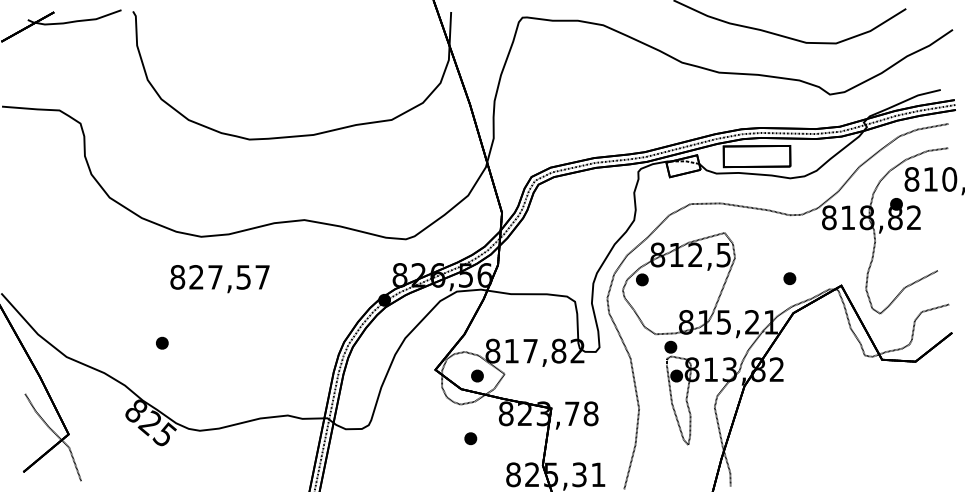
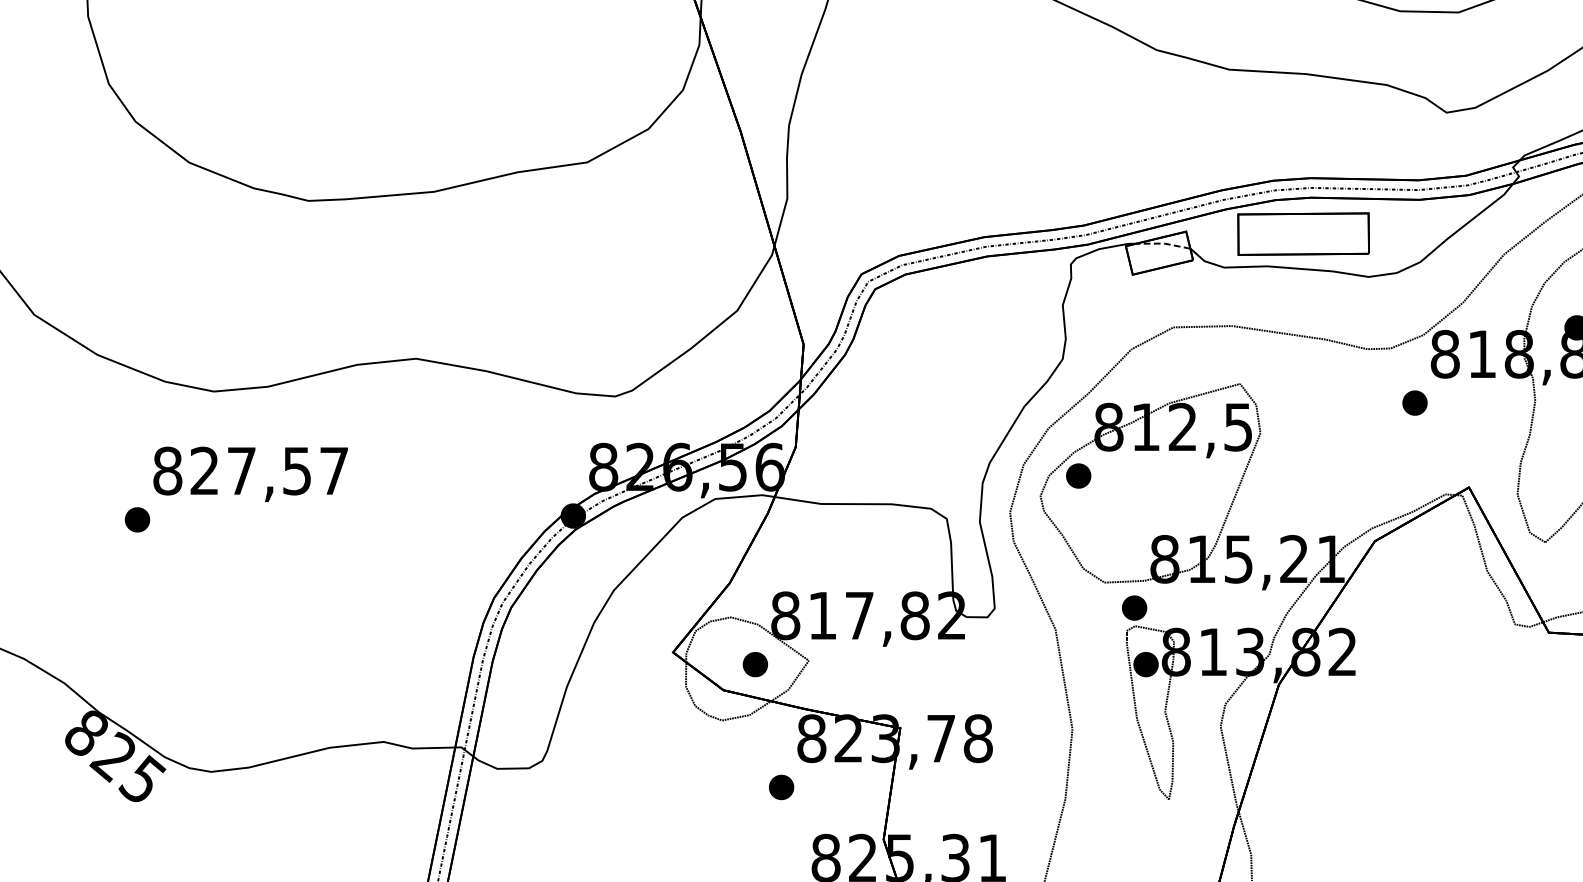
part: (789, 278) -> (1414, 402), moved
part: (162, 342) -> (137, 518), moved
part: (470, 438) -> (780, 787), moved

